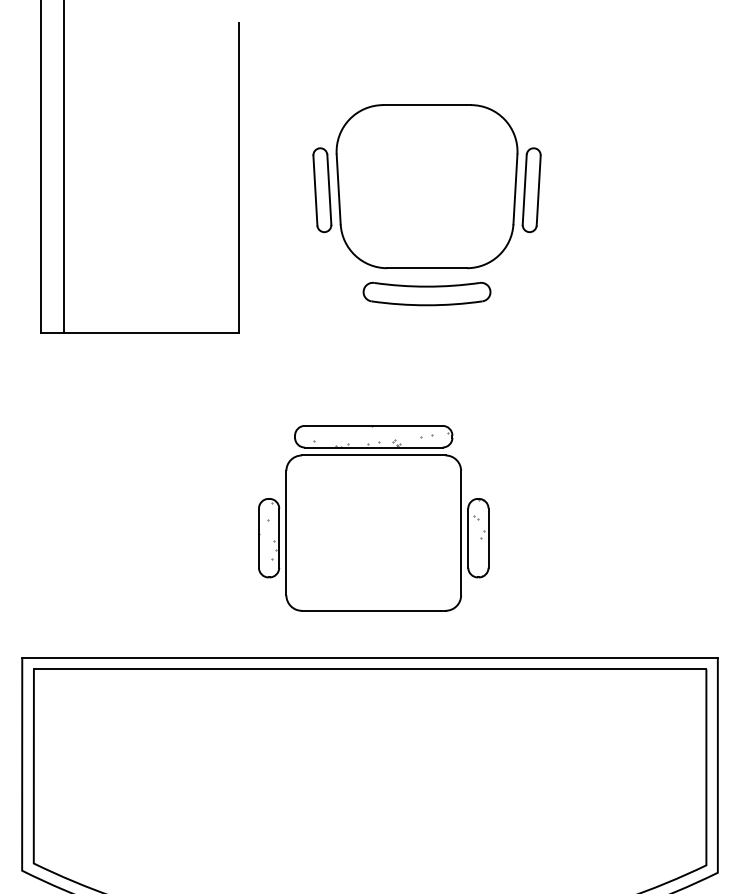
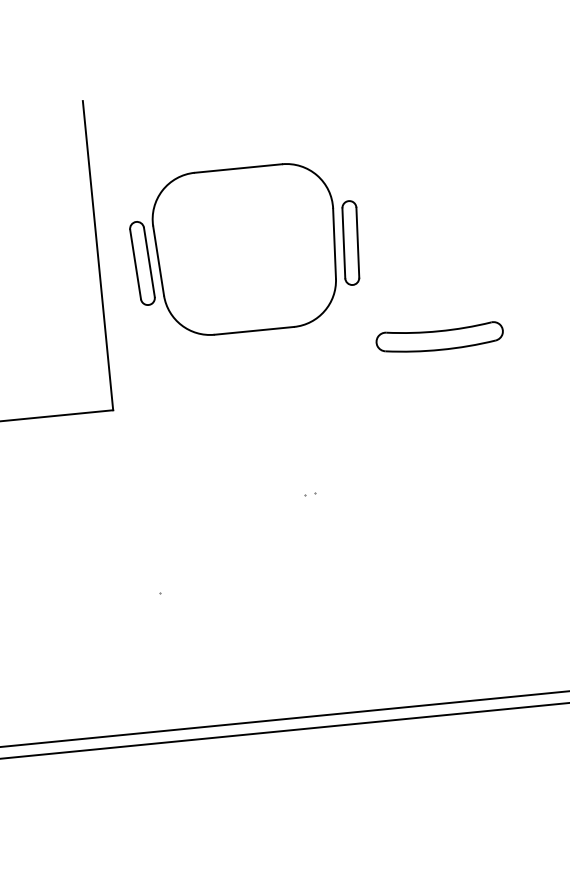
part: (426, 186) -> (245, 249), moved
part: (426, 293) -> (439, 338), moved
part: (373, 518) -> (265, 581), removed

